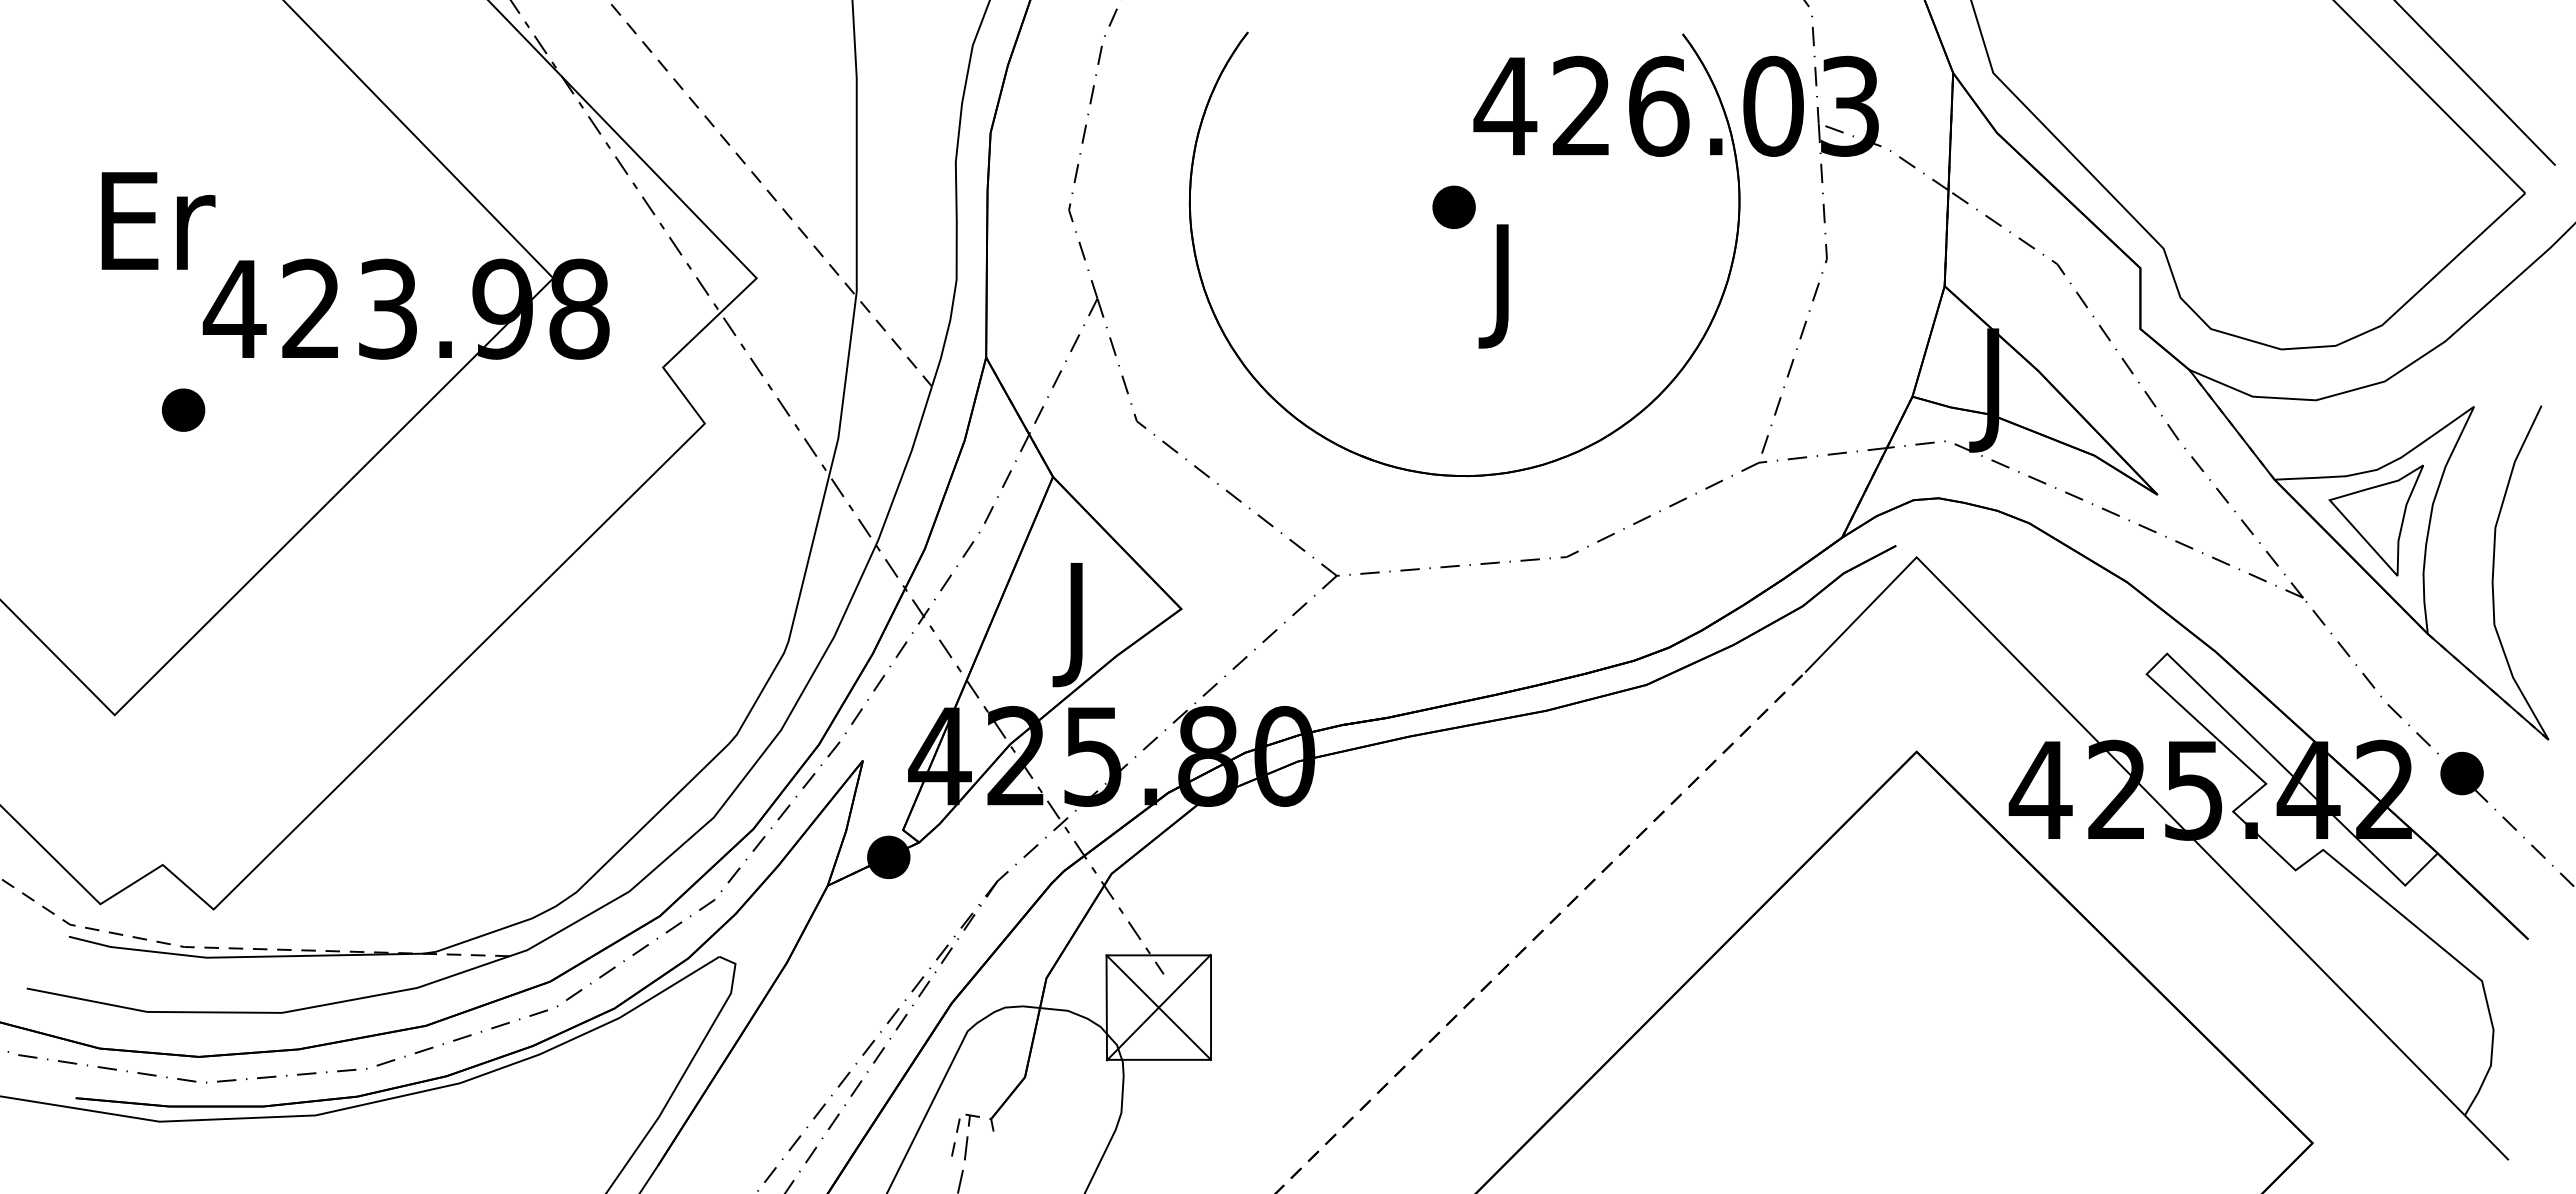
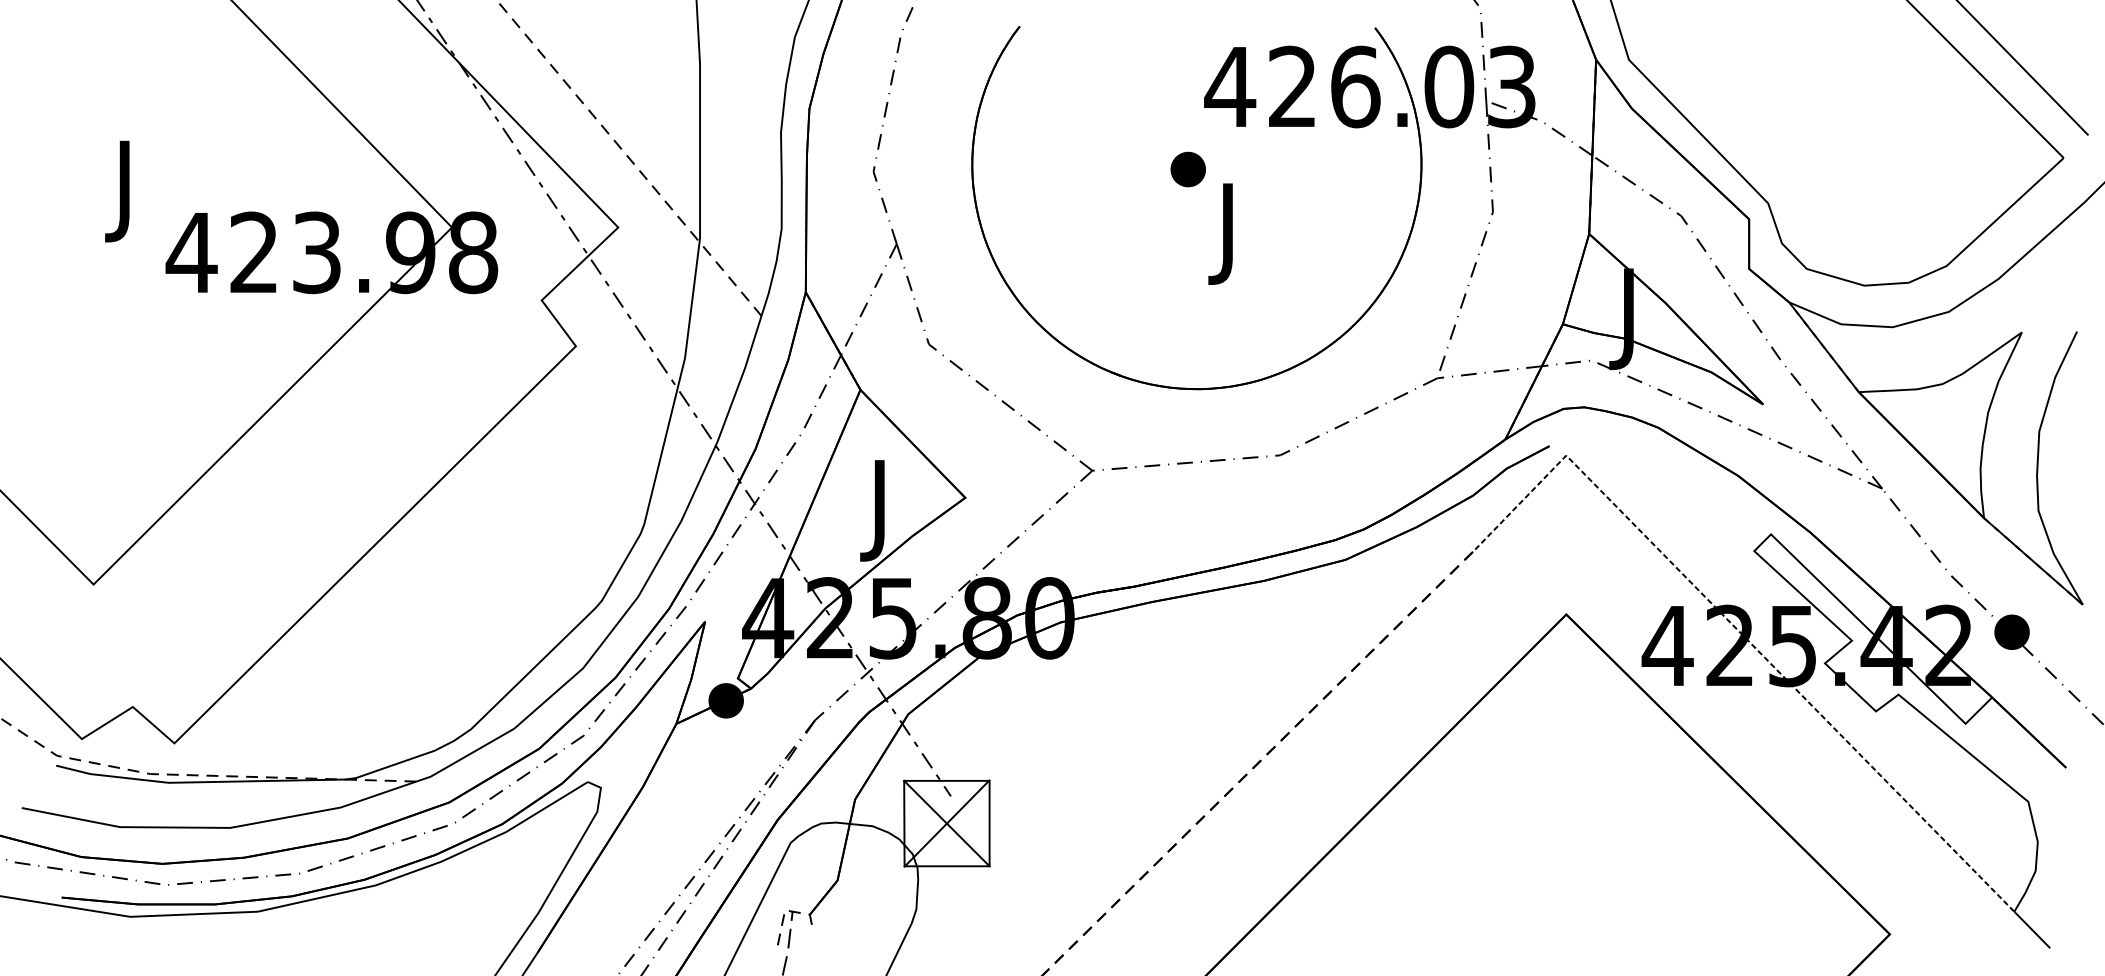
text: (158, 234) -> (129, 191), Er -> J
part: (183, 409) -> (149, 334), removed
part: (2375, 520) -> (1941, 425), removed
line: (2134, 779) -> (1744, 637), solid -> dashed

